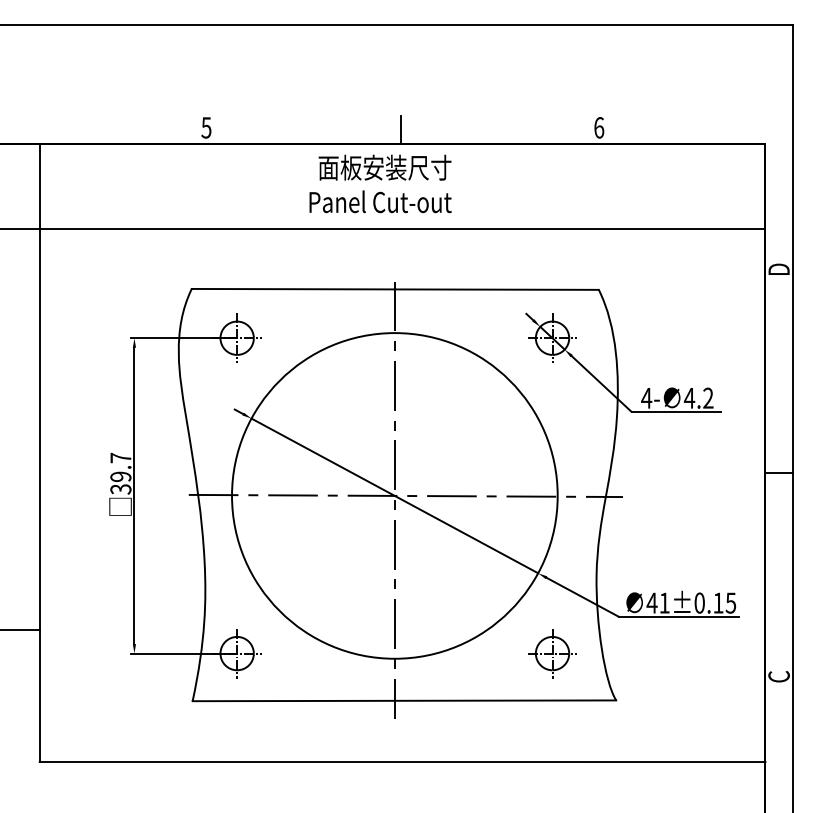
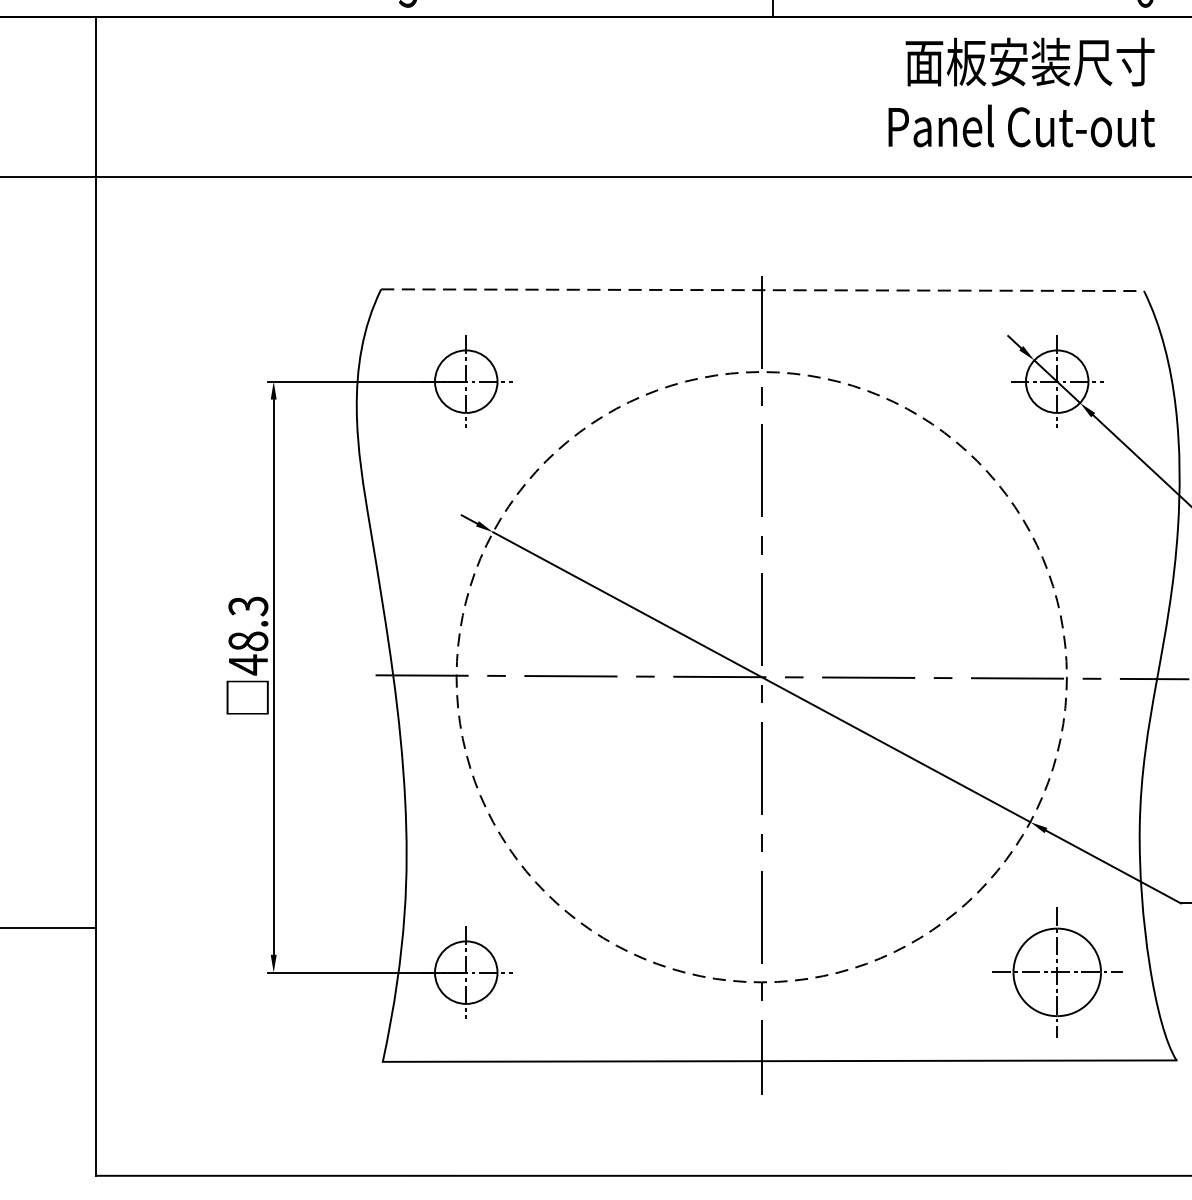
text: (380, 183) -> (1021, 91), moved
line: (395, 289) -> (762, 290), solid -> dashed
text: (120, 473) -> (247, 635), 39.7 -> 48.3
circle: (394, 495) -> (761, 676), solid -> dashed
part: (552, 653) -> (1057, 972), size x1.4

